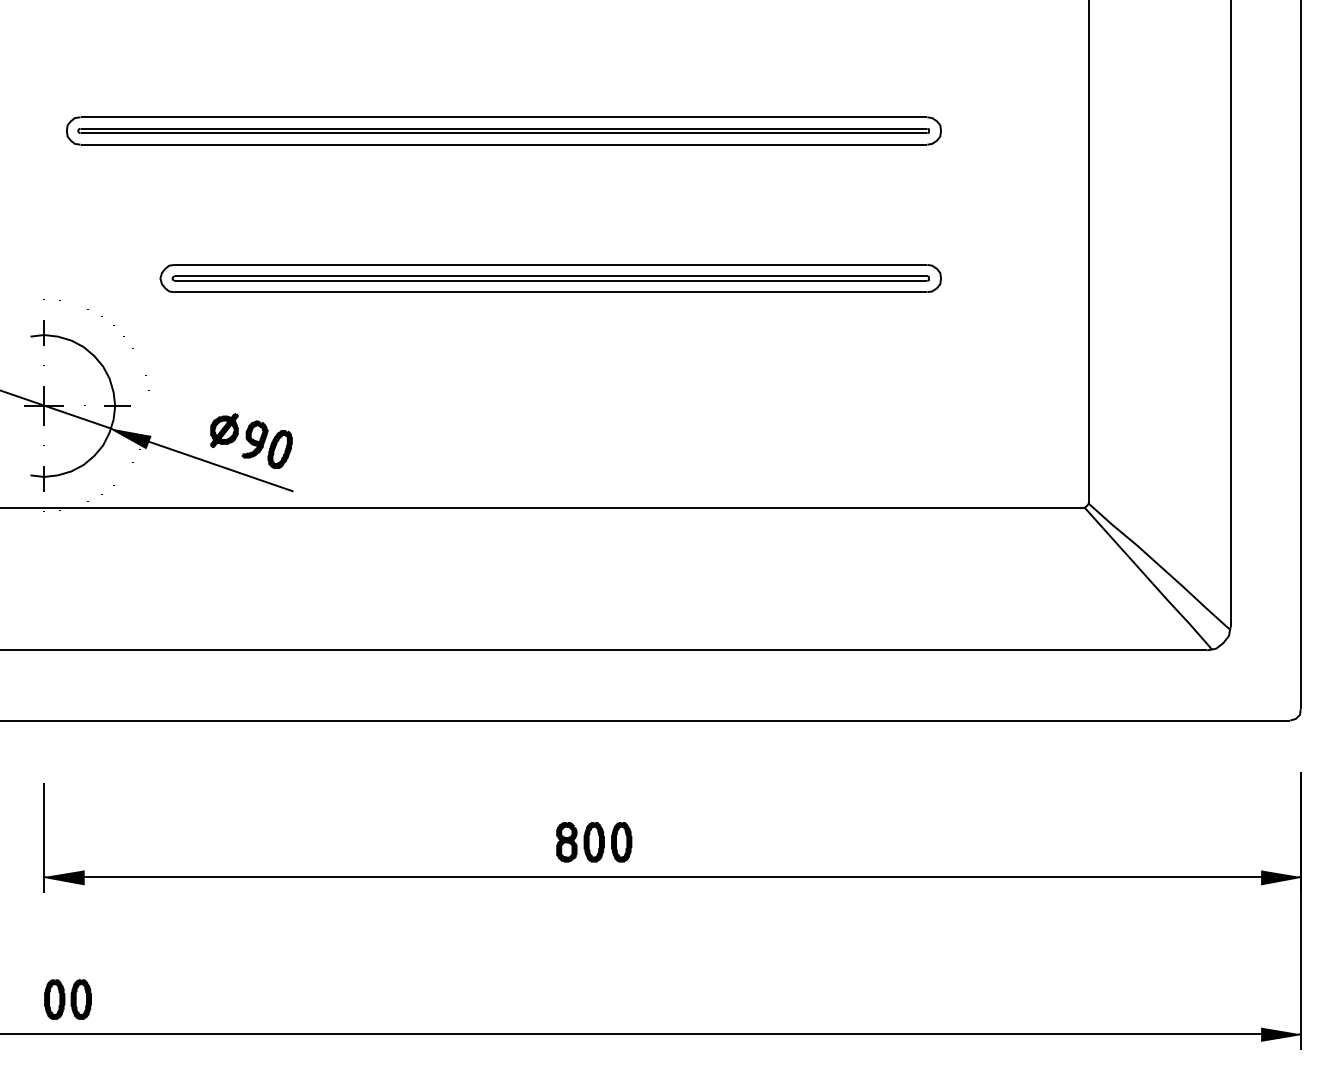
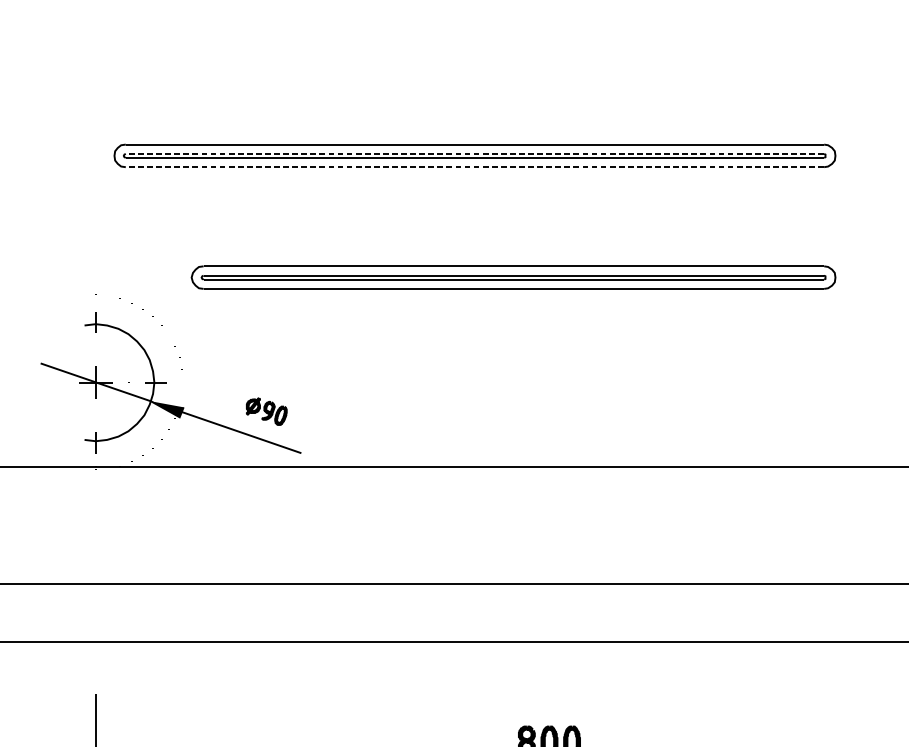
line: (503, 128) -> (474, 153), solid -> dashed
line: (503, 144) -> (474, 167), solid -> dashed
part: (251, 440) -> (266, 411), size x0.6

